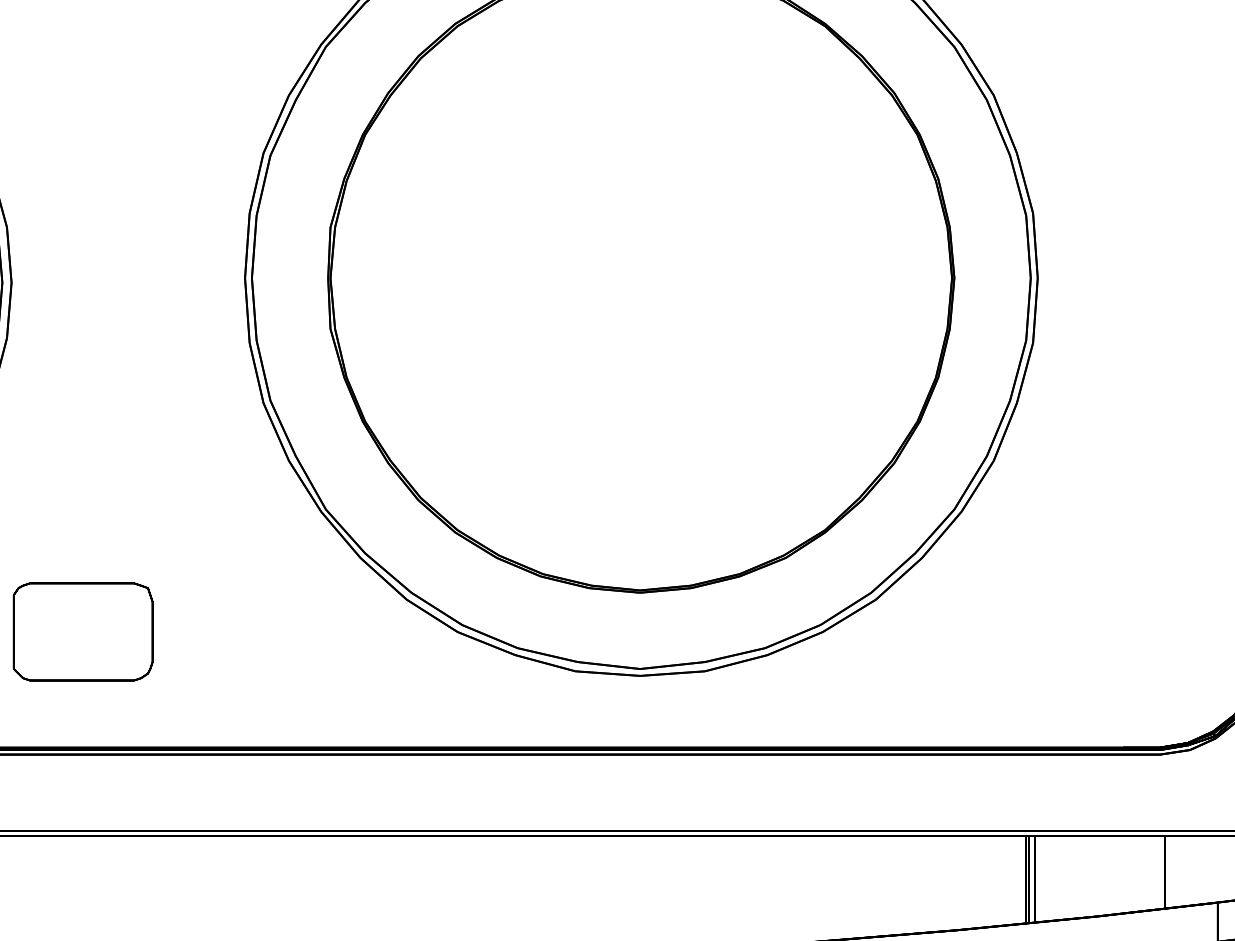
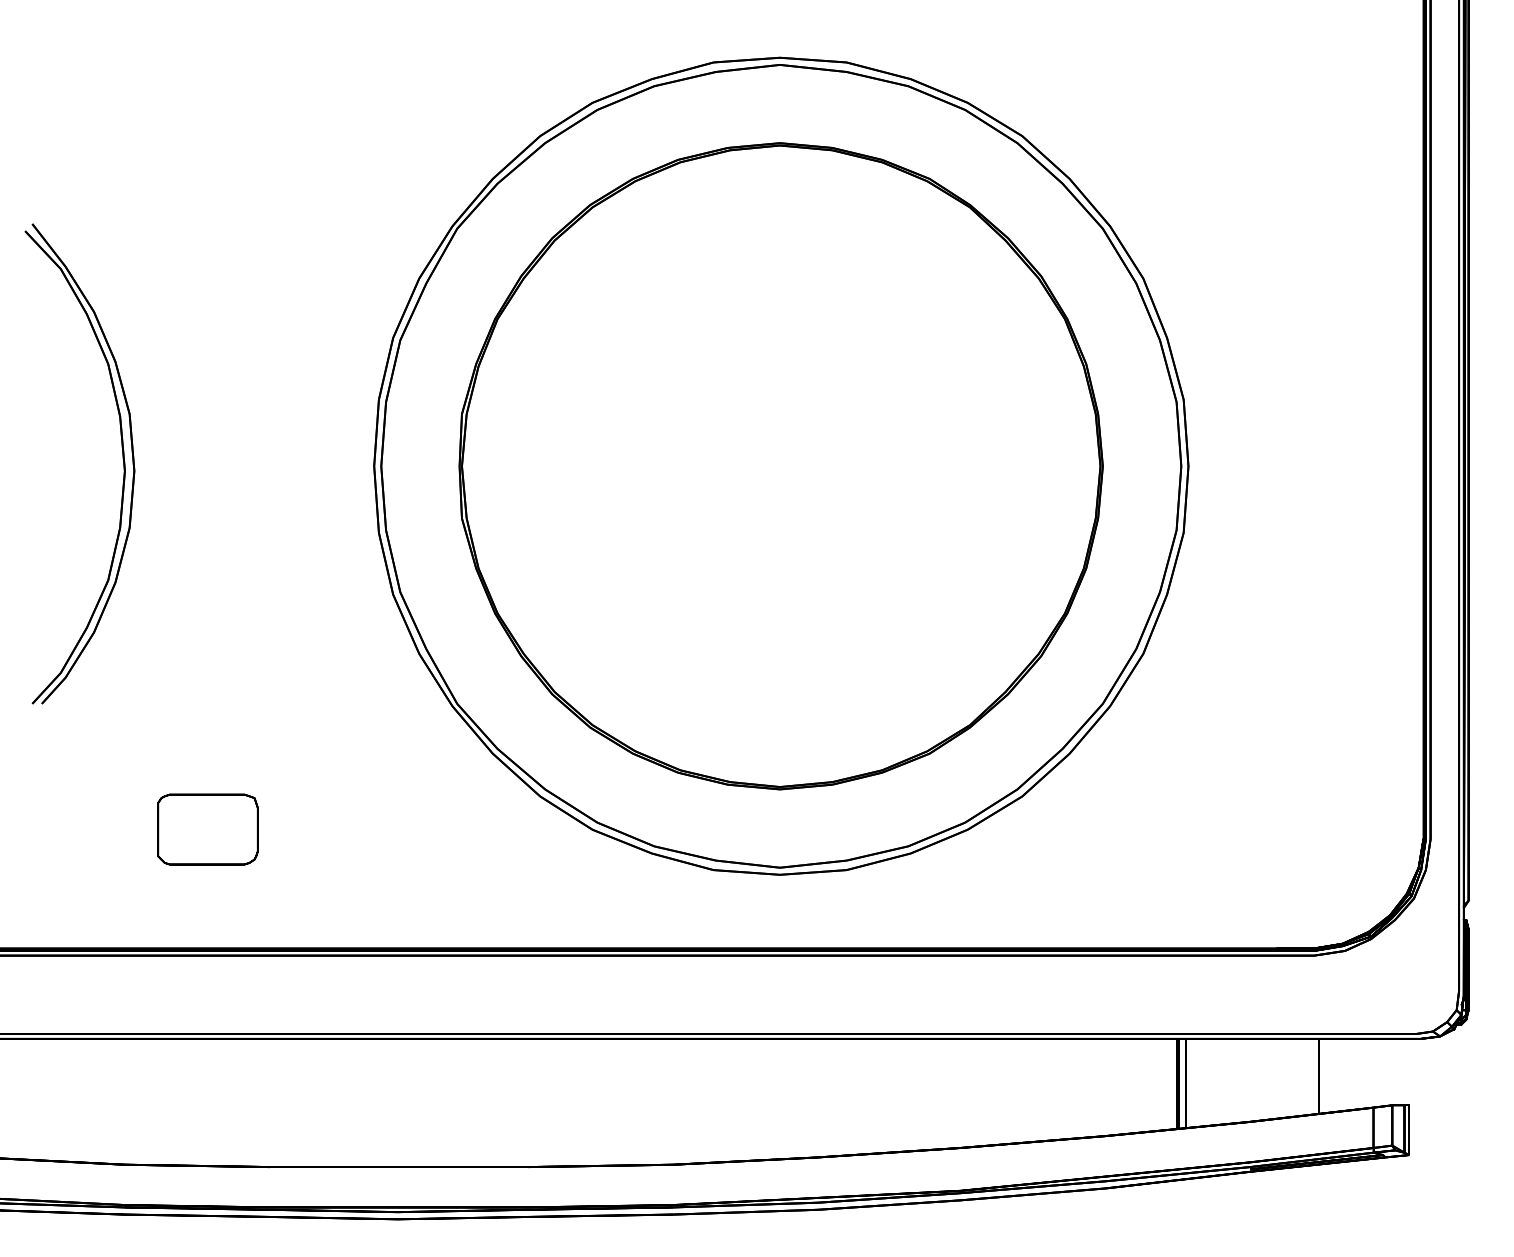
part: (82, 631) -> (207, 829), size x0.7

